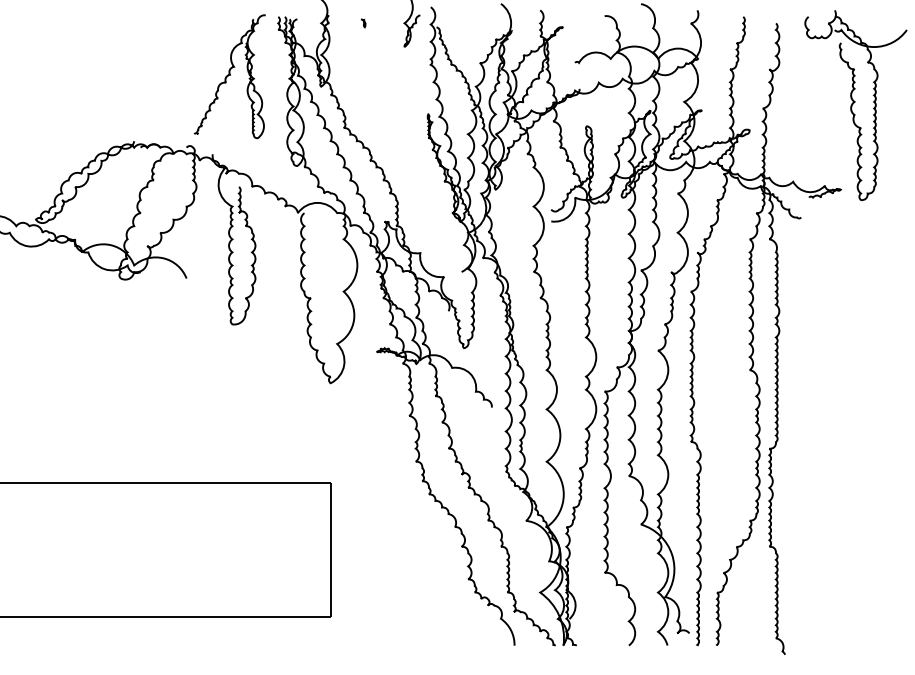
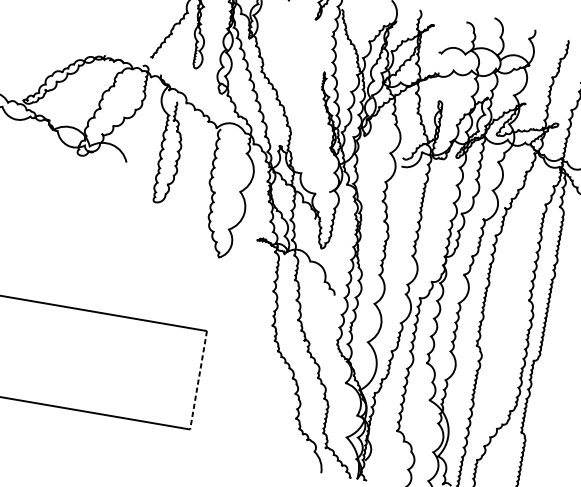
line: (331, 550) -> (198, 380), solid -> dashed

